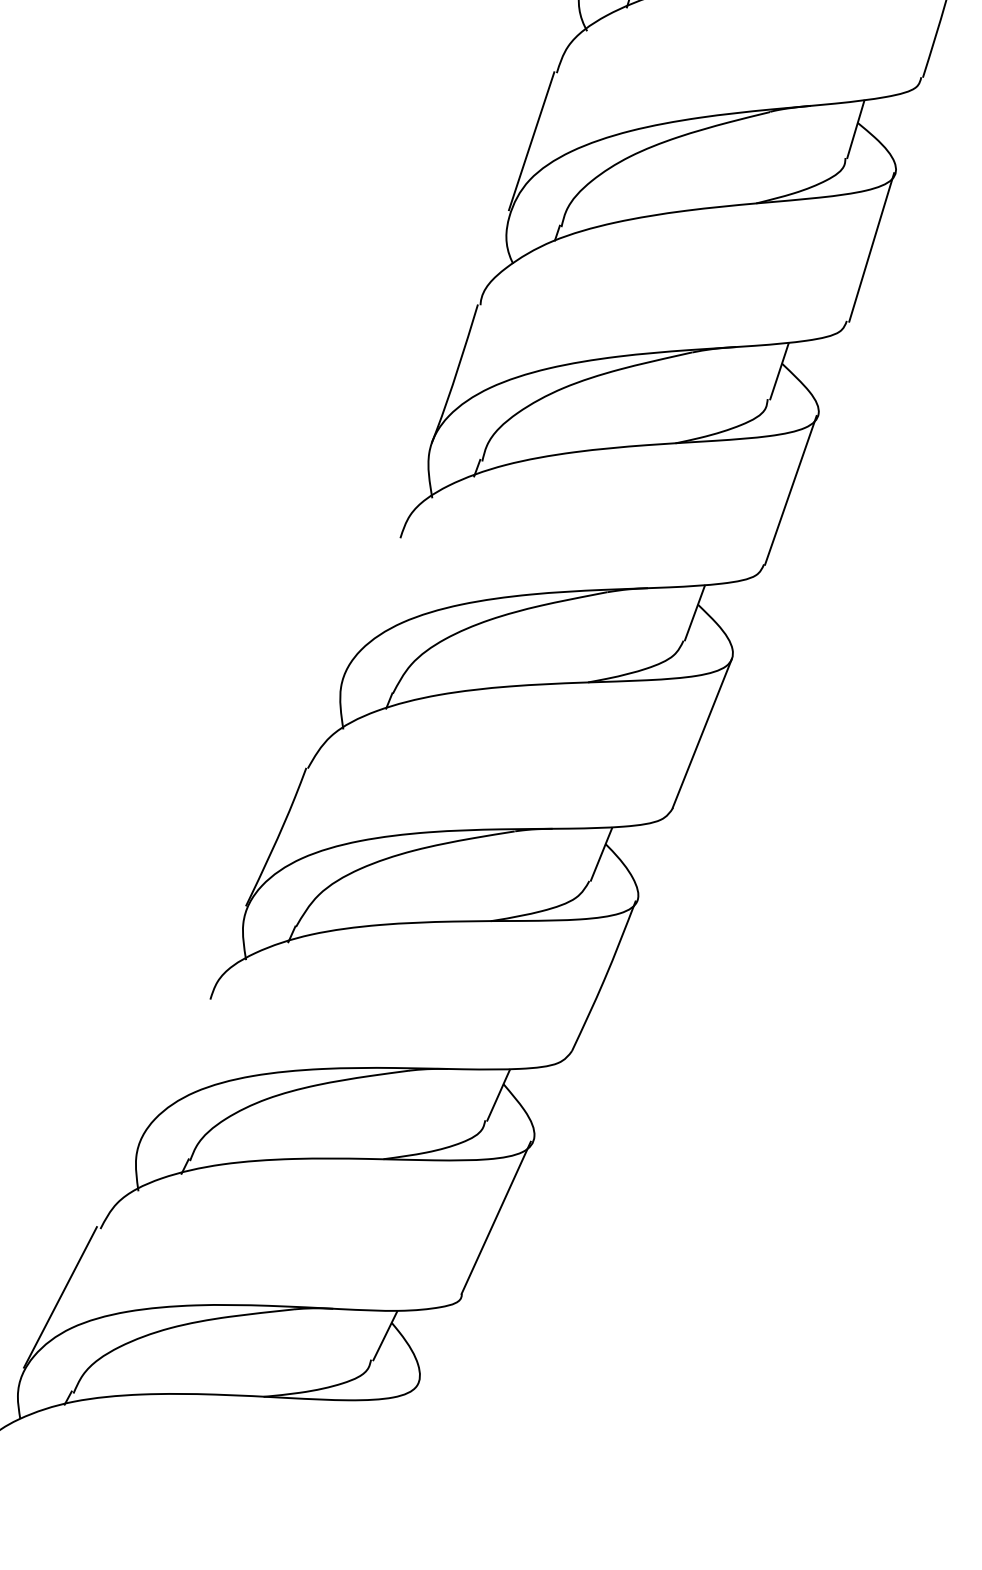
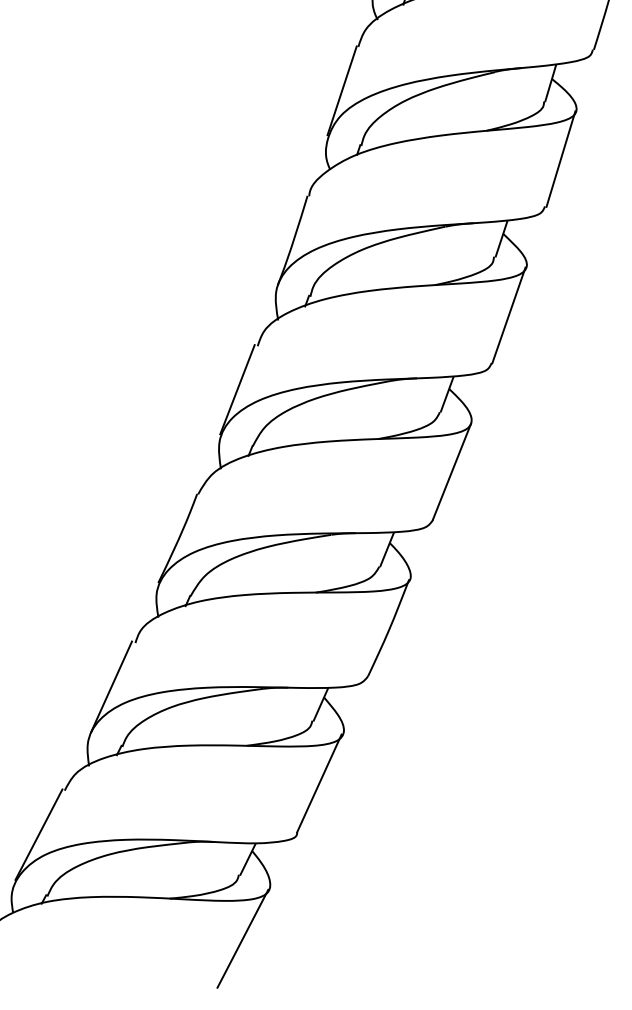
line: (368, 605) -> (237, 389), added
line: (173, 1067) -> (111, 686), added
line: (376, 1458) -> (242, 938), added

